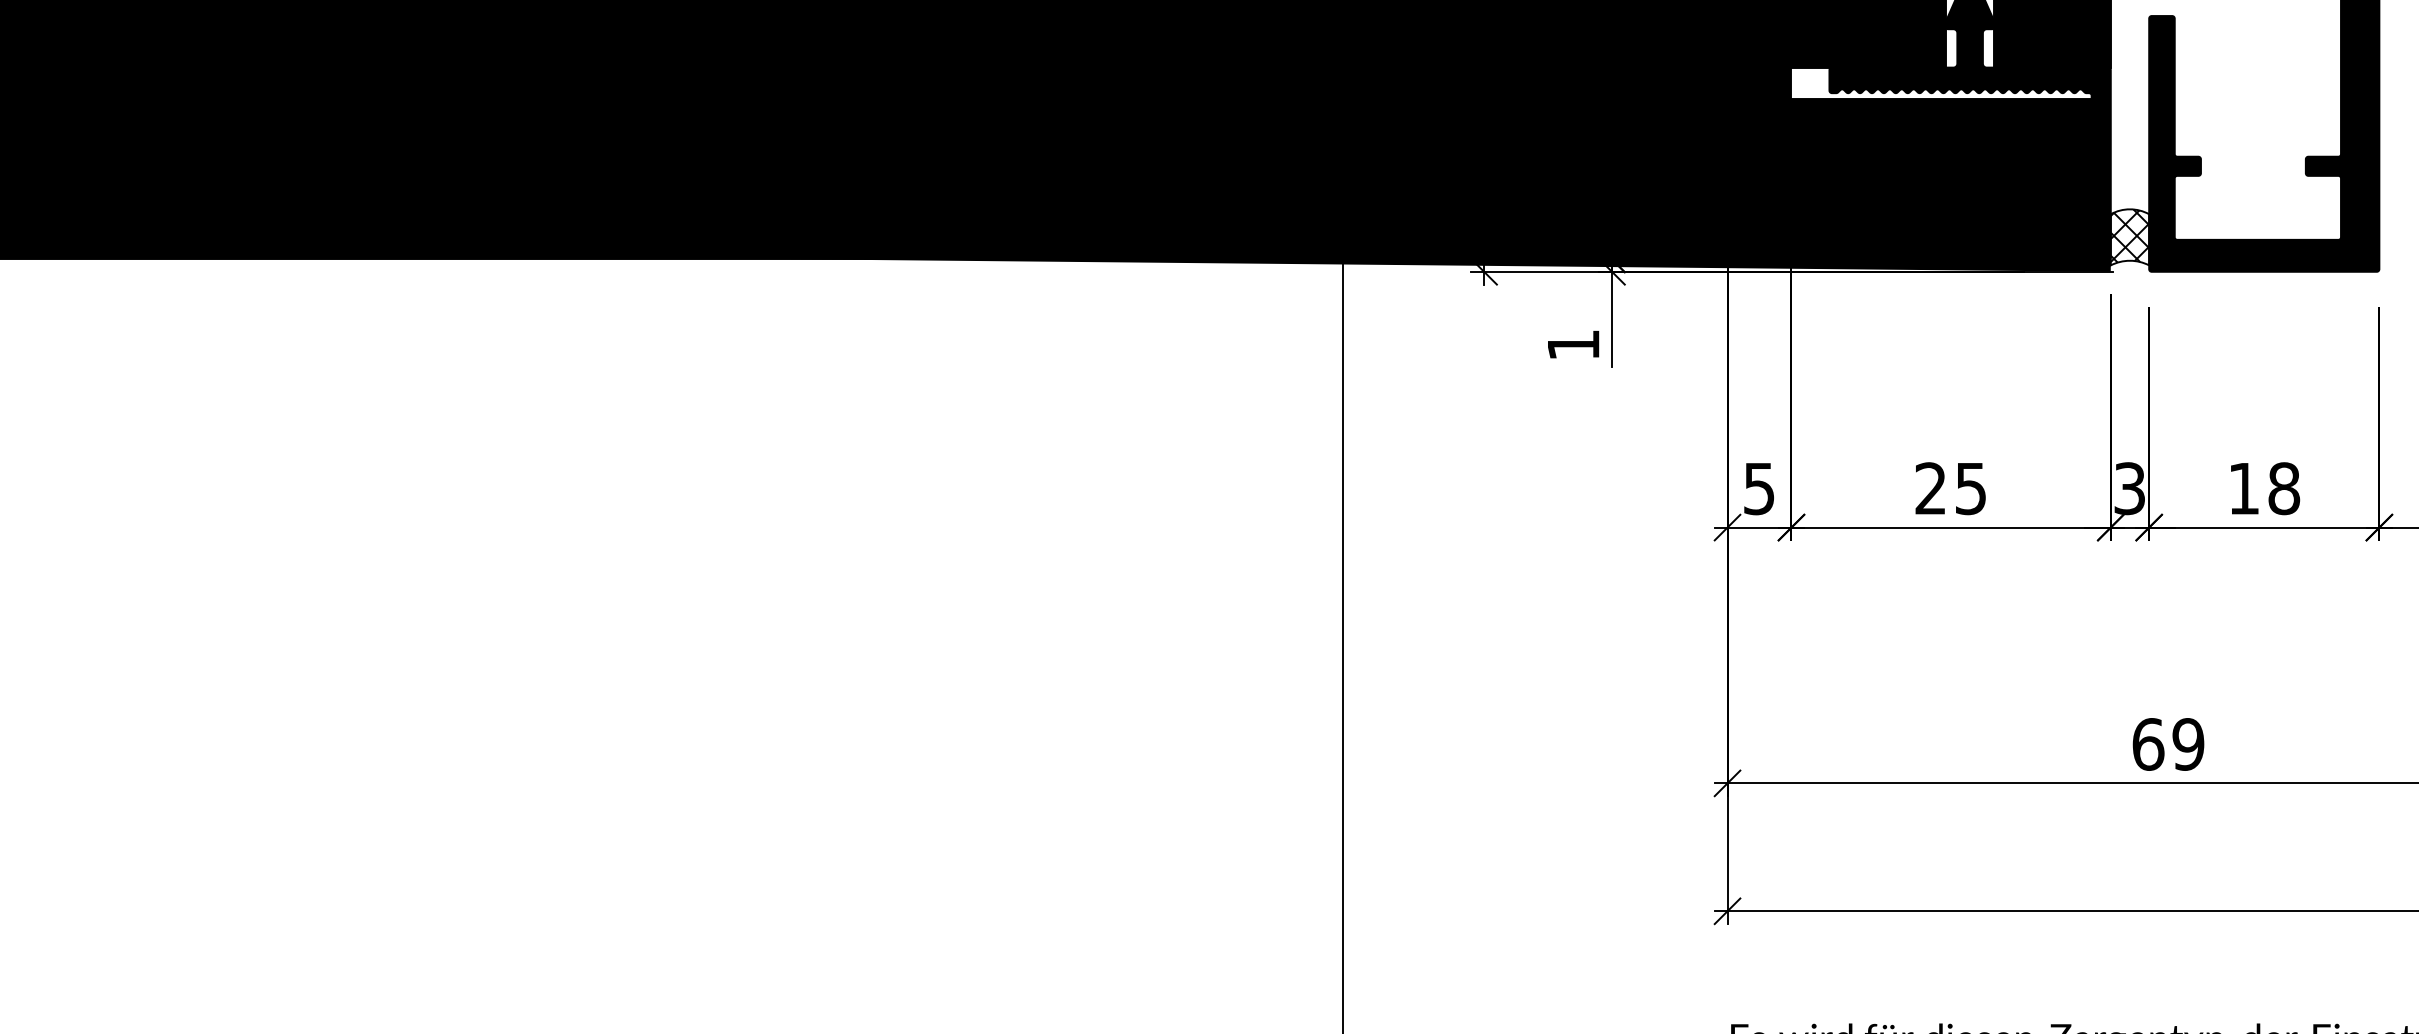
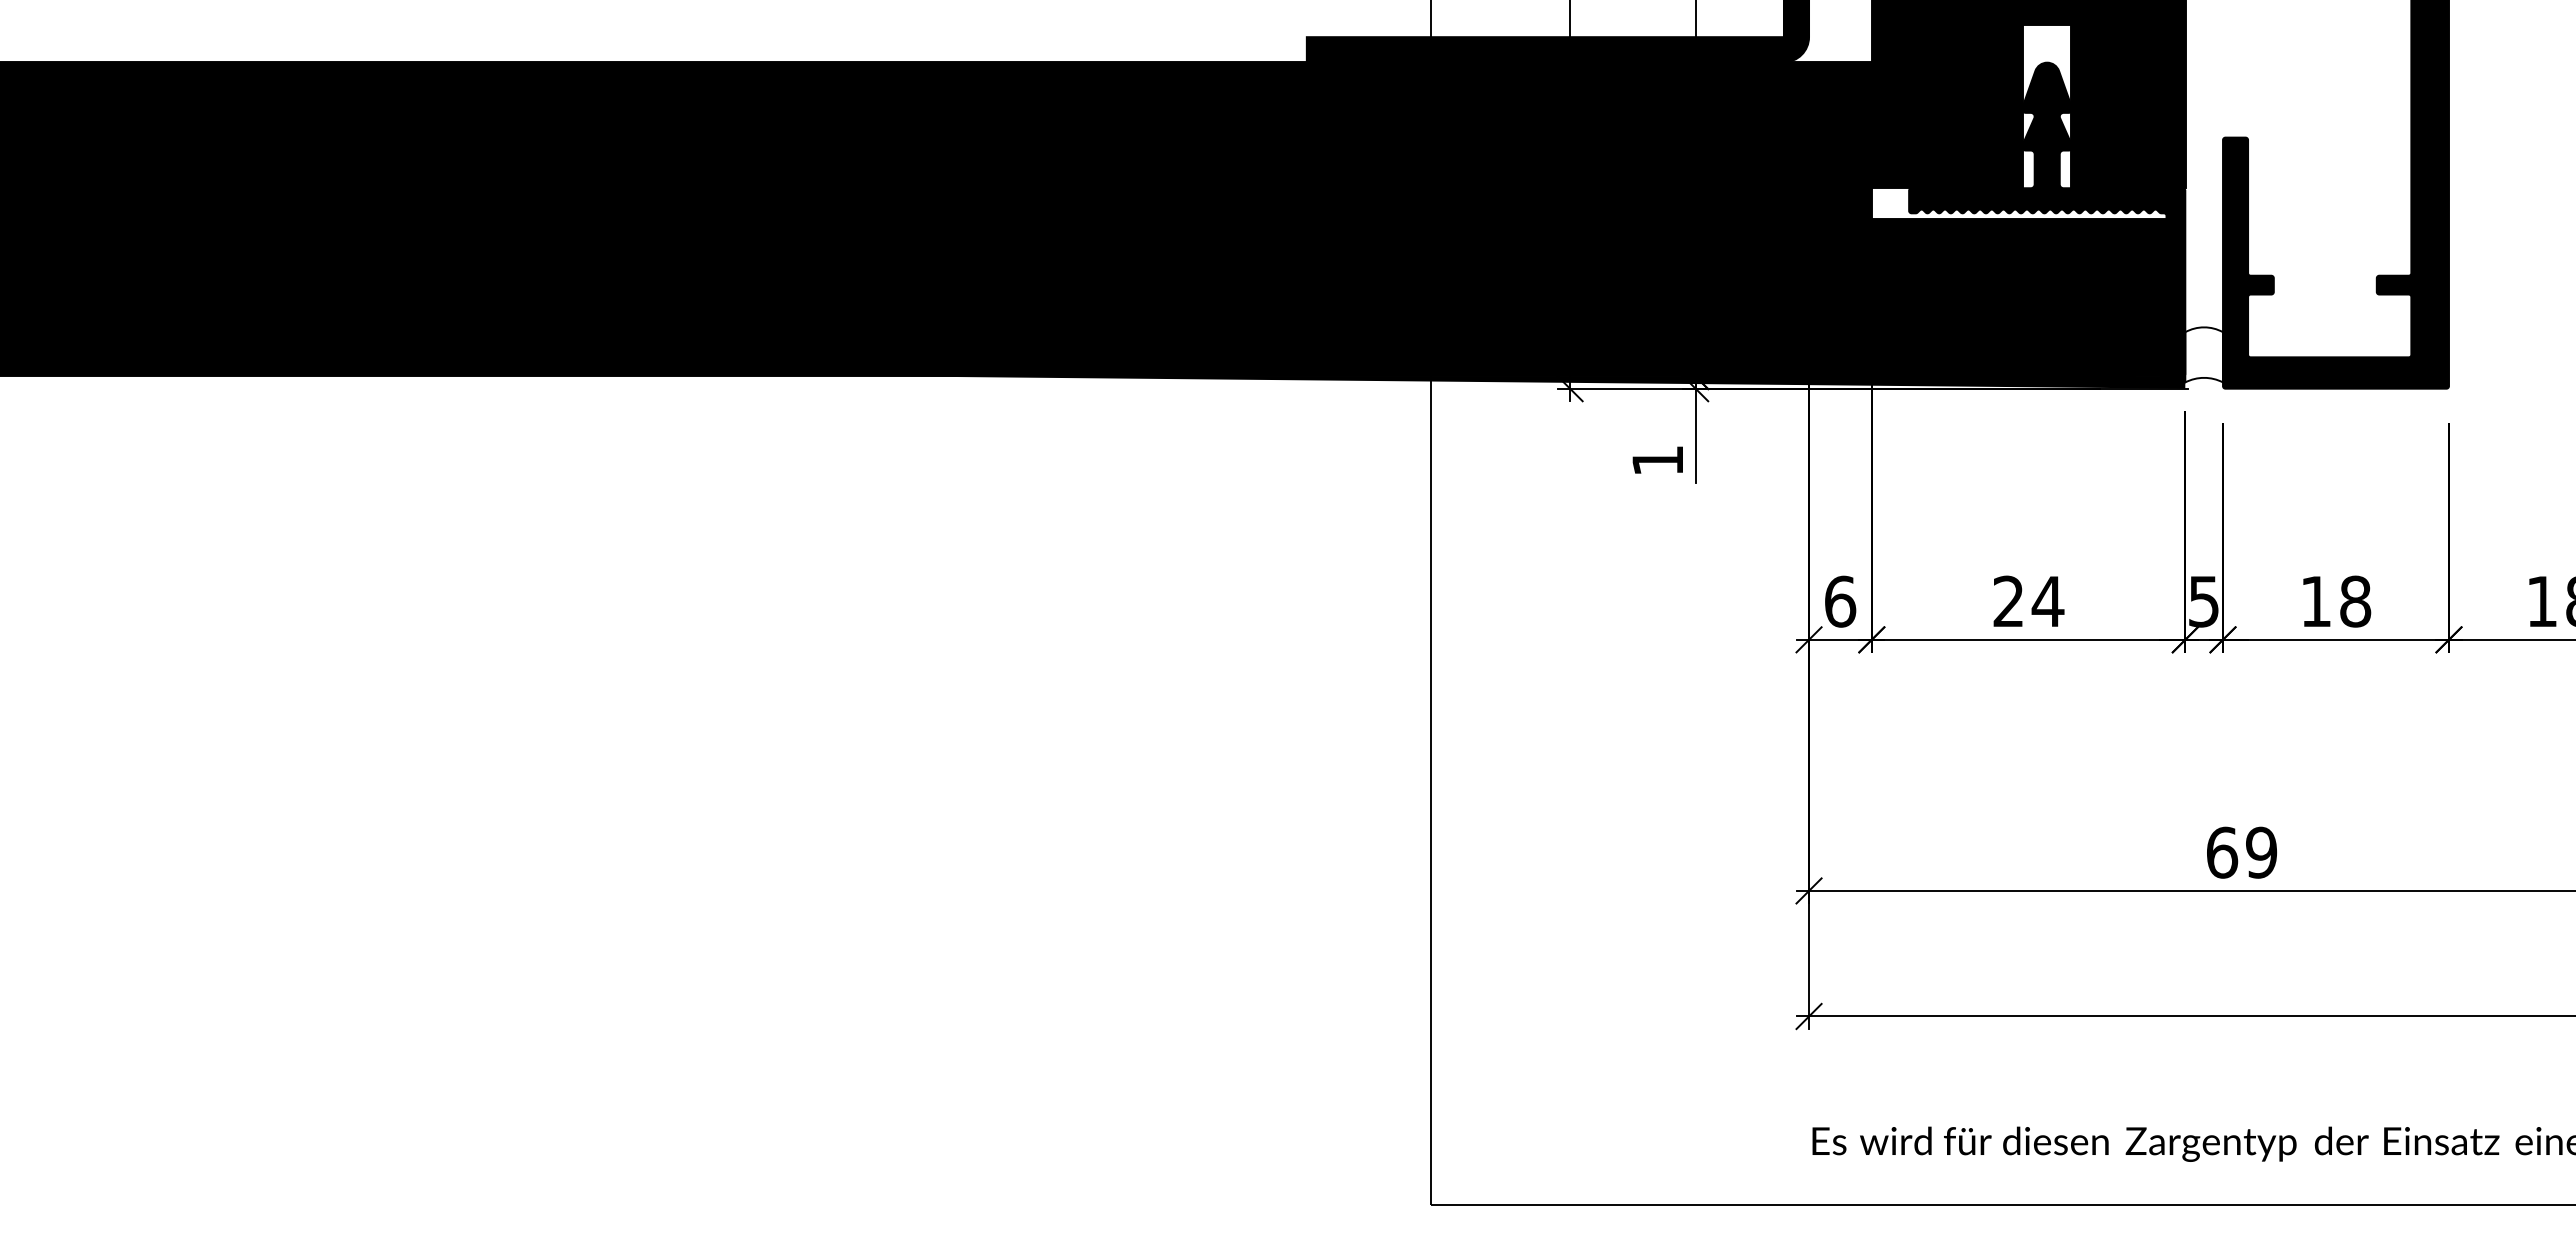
hatch: (2129, 235) -> (2203, 353), removed
text: (2129, 487) -> (2203, 600), 3 -> 5
text: (1759, 488) -> (1840, 601), 5 -> 6
text: (1970, 488) -> (2047, 601), 25 -> 24

